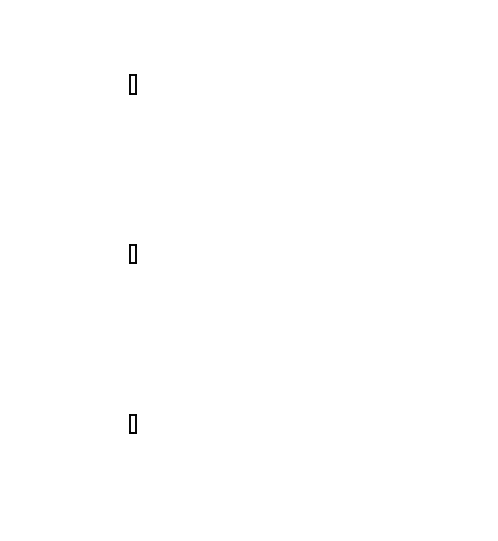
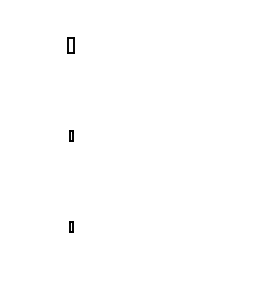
part: (133, 83) -> (71, 44), size x1.6

